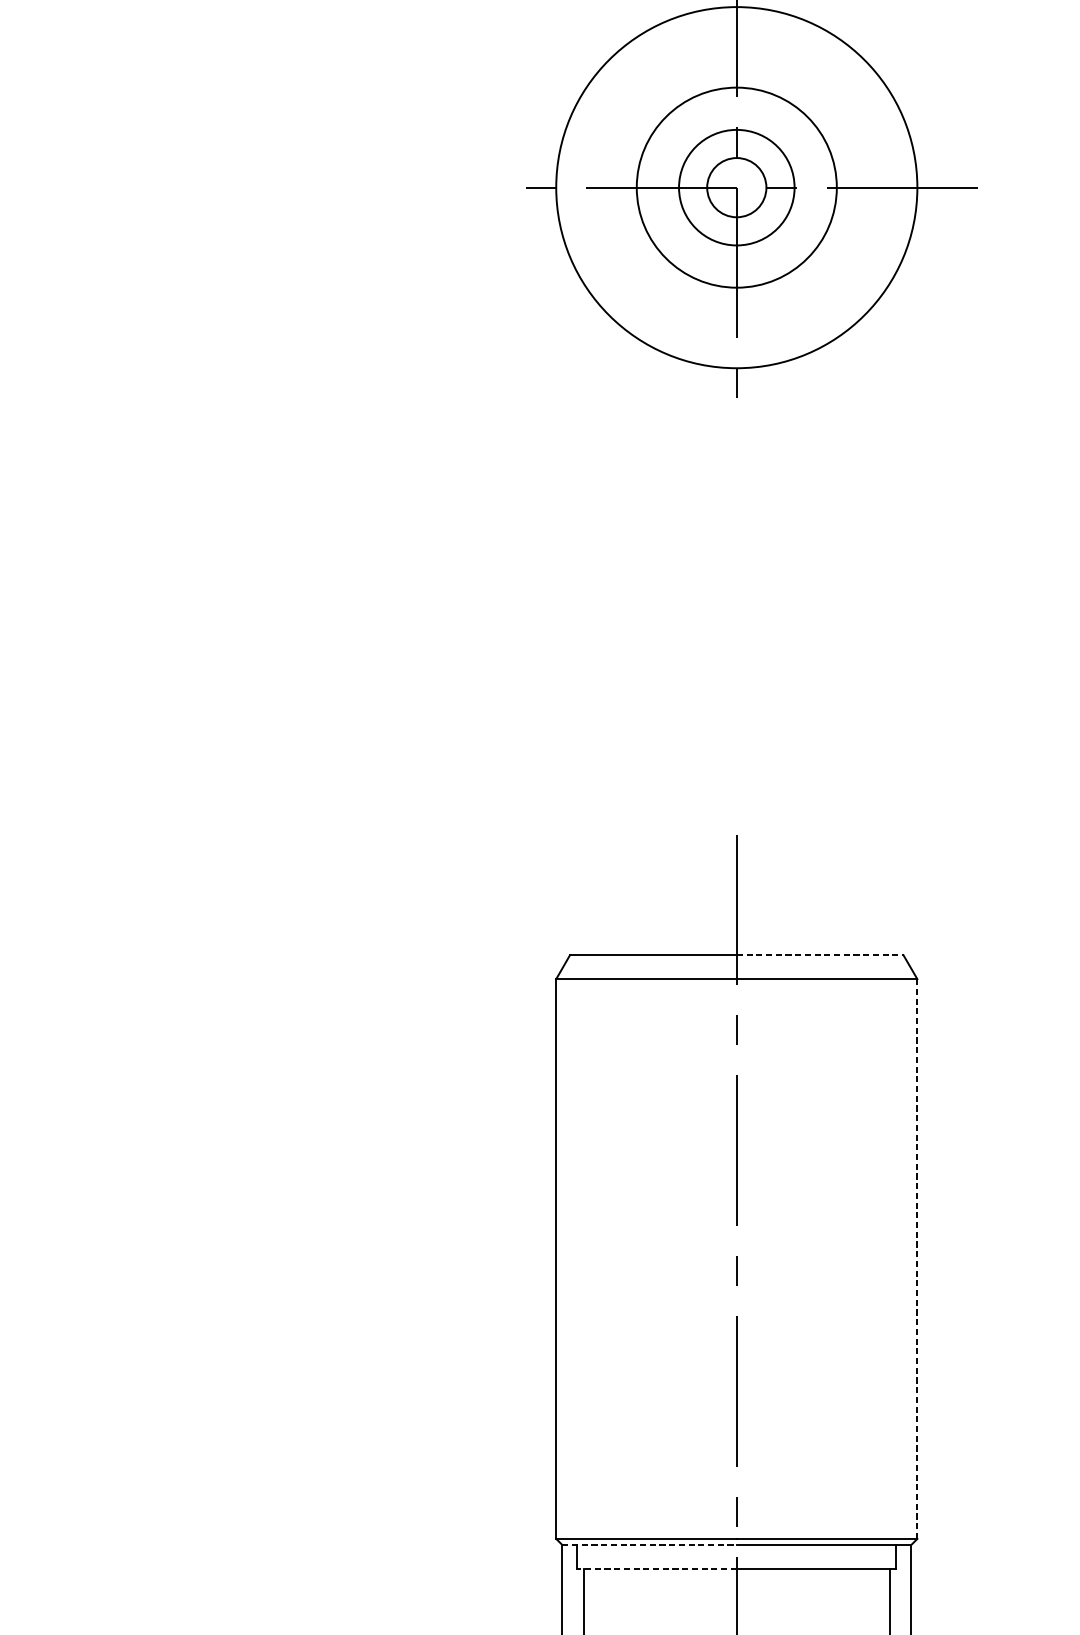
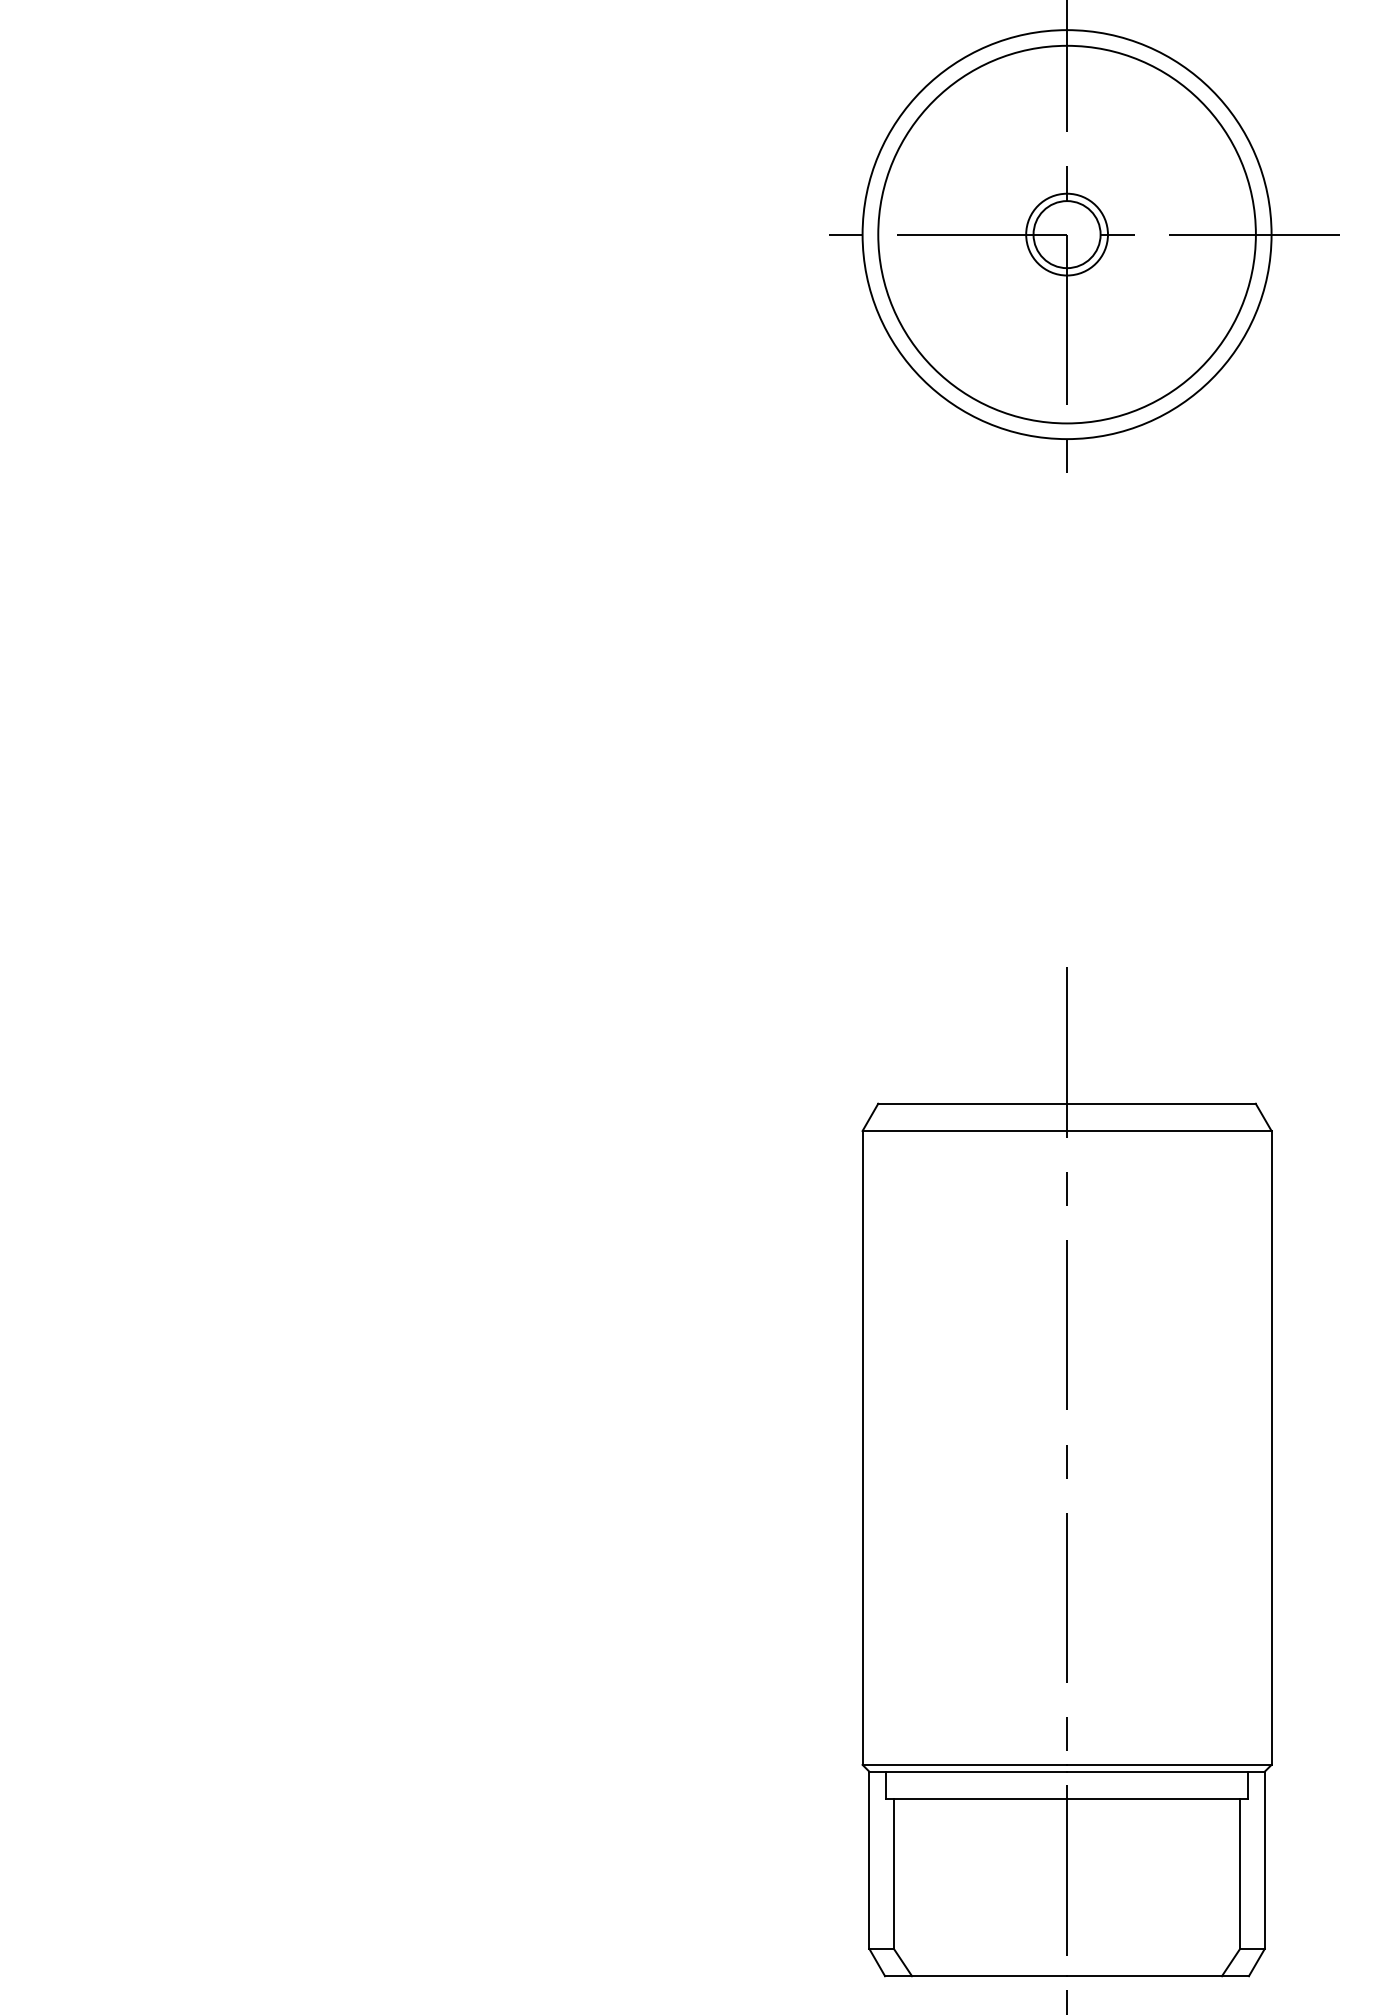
circle: (736, 187) -> (1066, 234), size x0.62
circle: (736, 187) -> (1066, 234), size x1.67
line: (820, 954) -> (1161, 1103), dashed -> solid
line: (917, 1258) -> (1271, 1447), dashed -> solid
line: (649, 1544) -> (968, 1771), dashed -> solid
line: (656, 1568) -> (976, 1798), dashed -> solid

